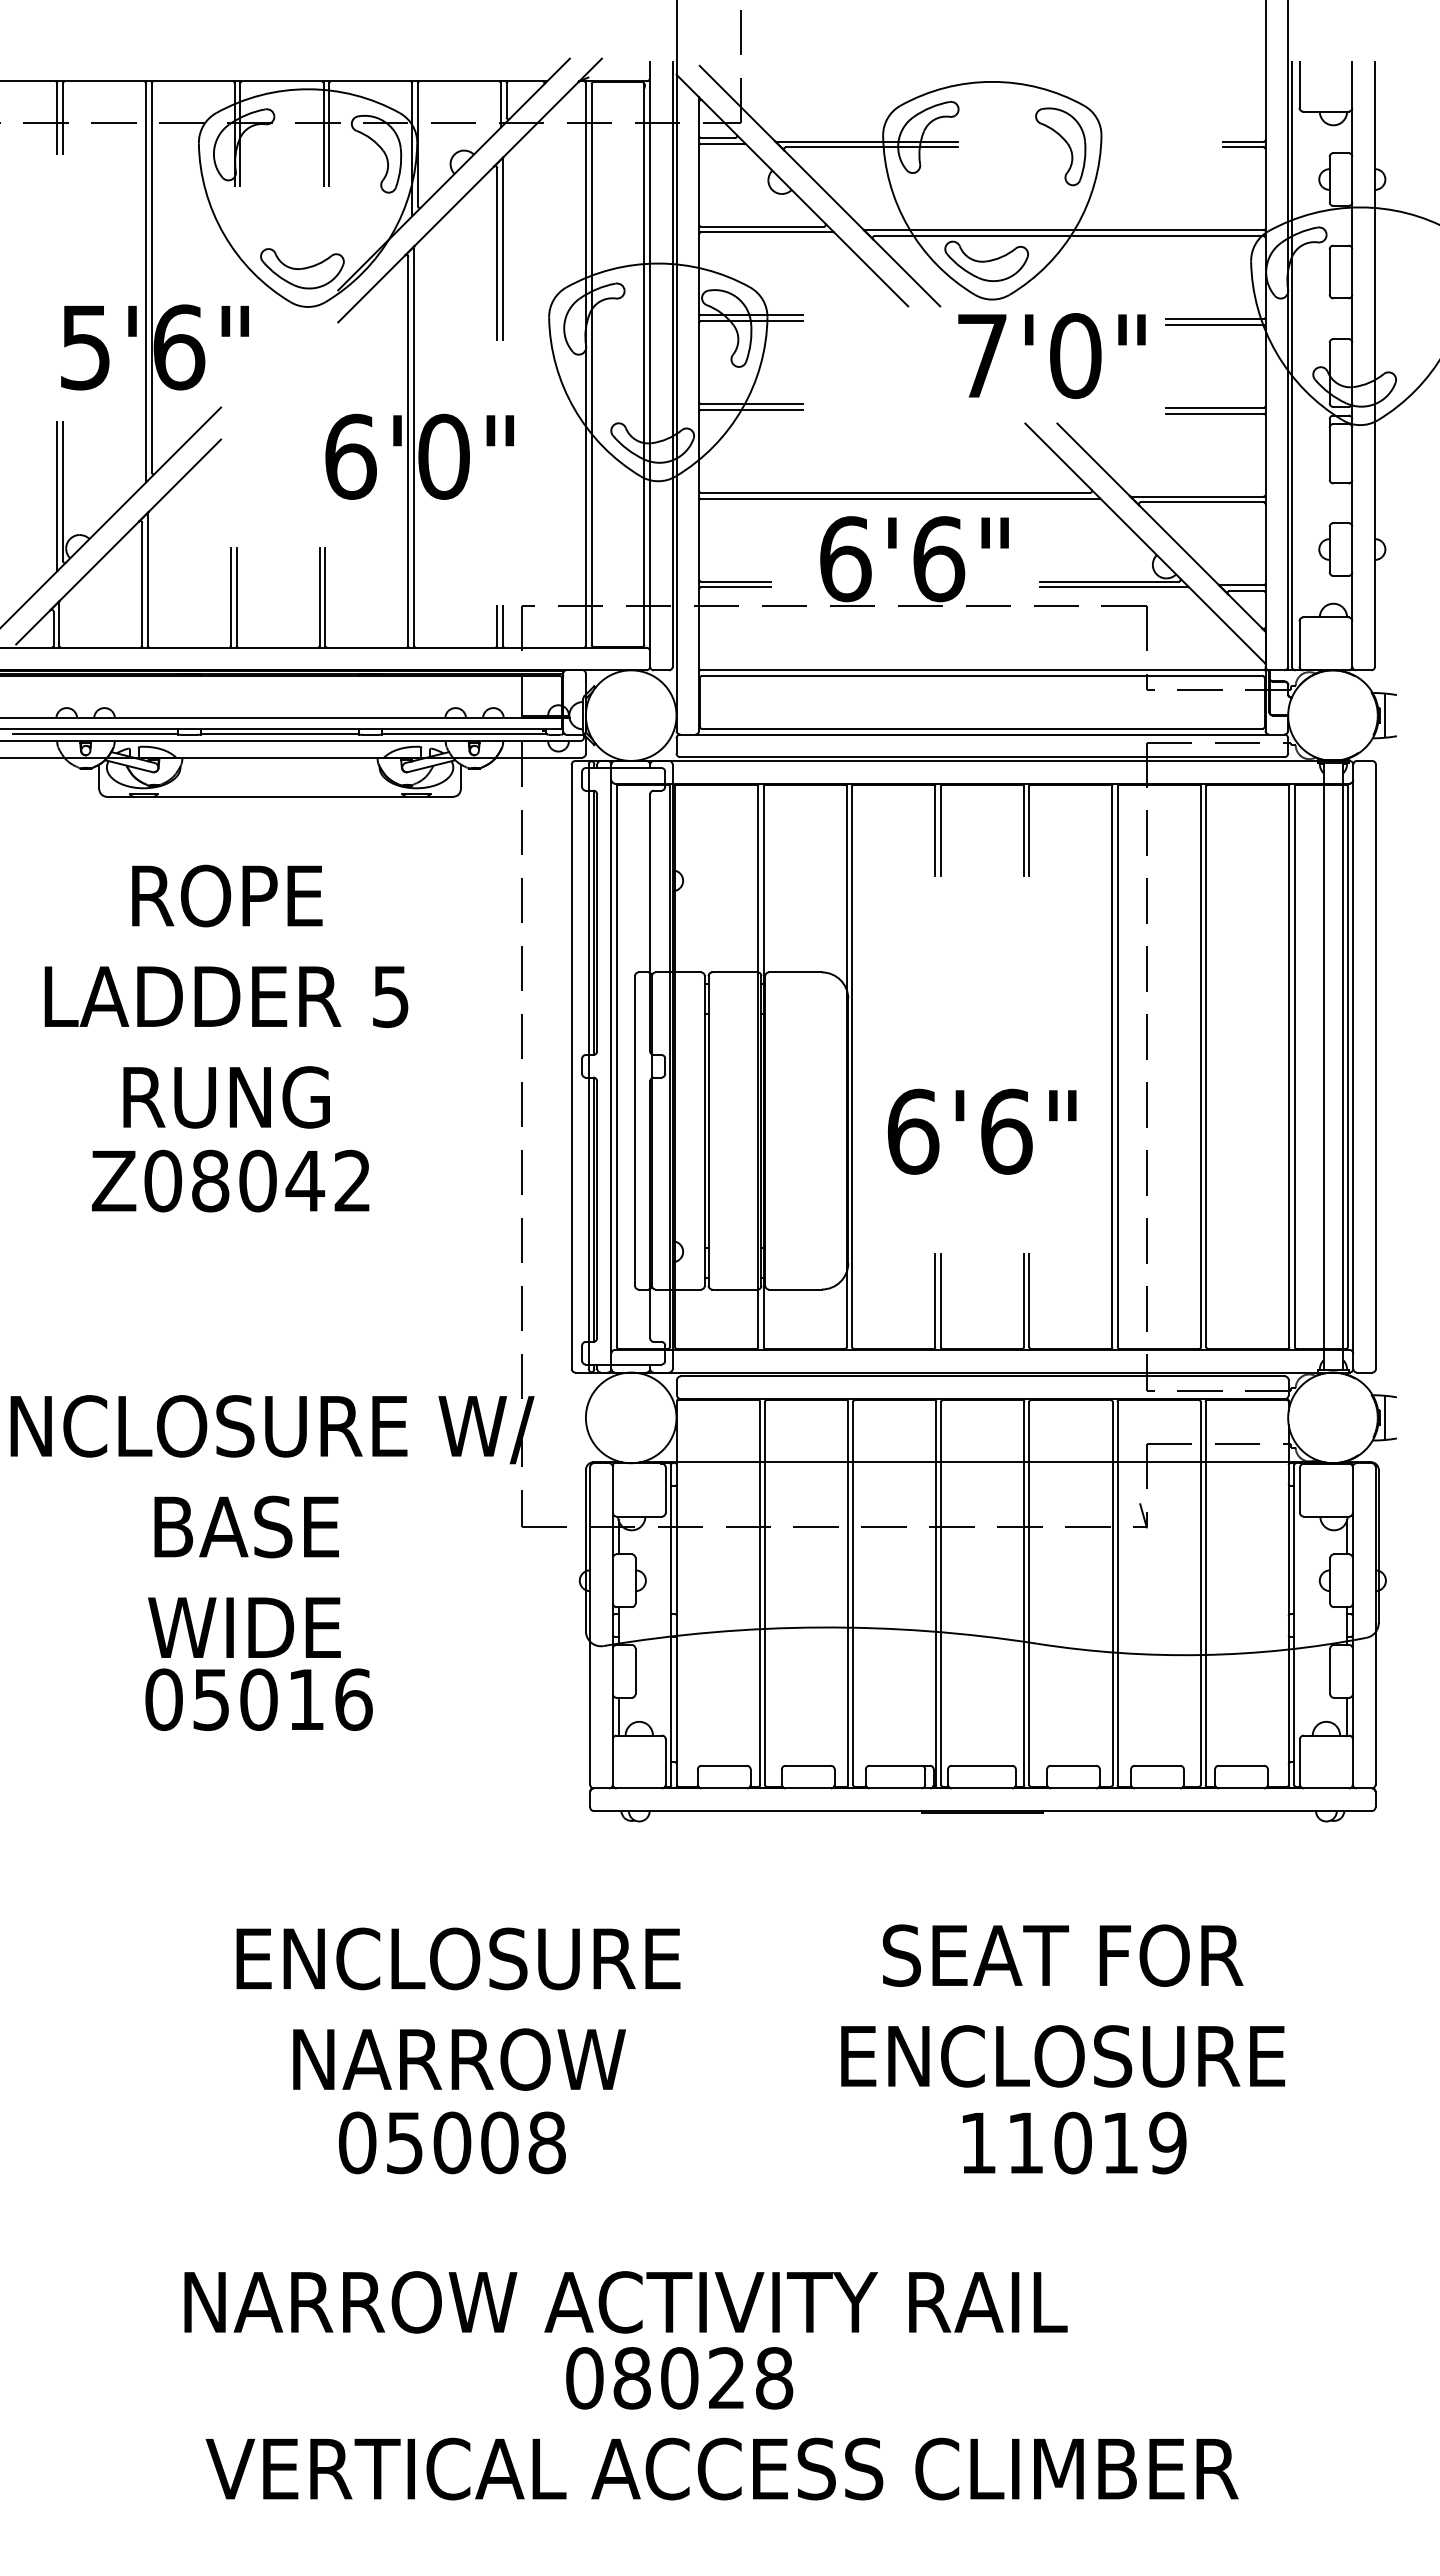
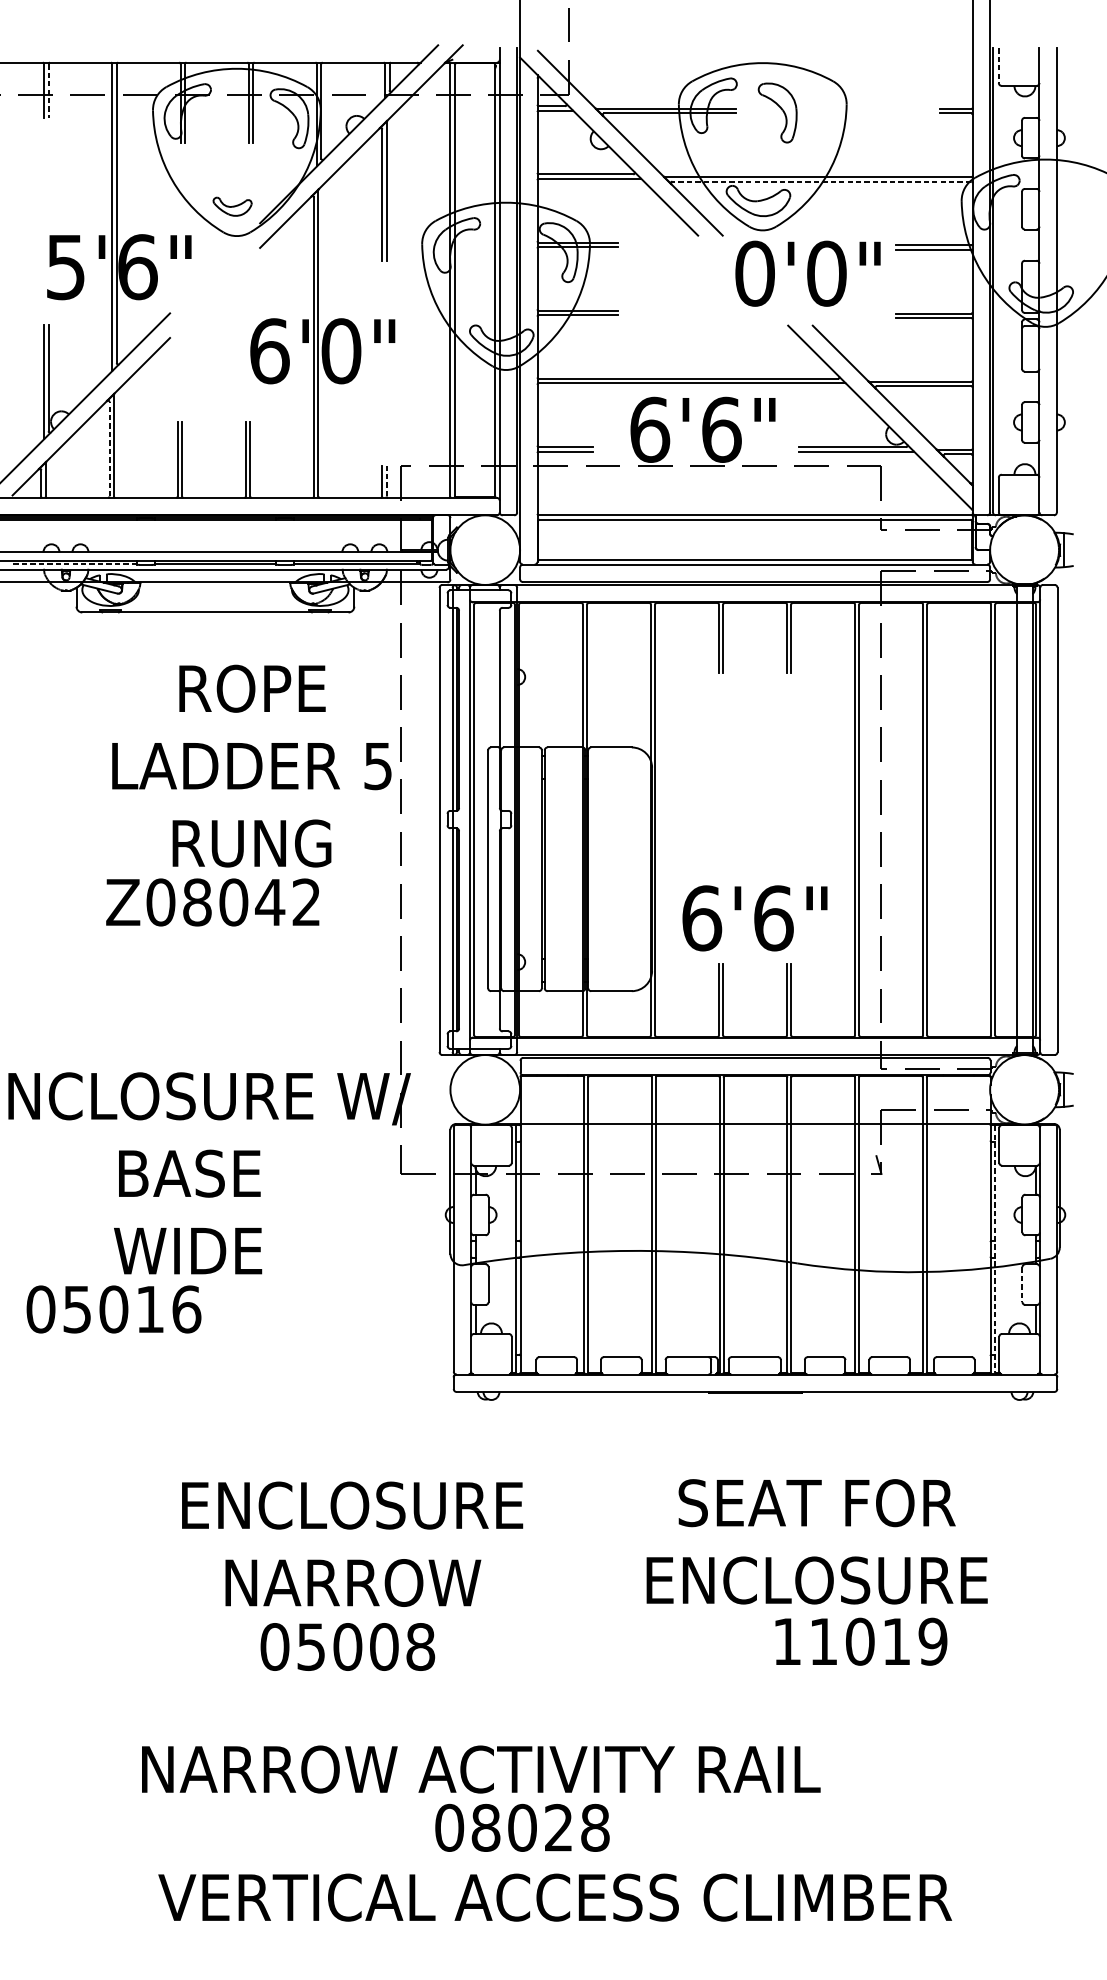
line: (1299, 85) -> (998, 65), solid -> dashed
line: (63, 118) -> (48, 91), solid -> dashed
part: (1064, 141) -> (780, 108), moved
line: (1069, 236) -> (822, 181), solid -> dashed
part: (302, 268) -> (232, 206), size x0.6
text: (982, 356) -> (755, 274), 7'0" -> 0'0"
line: (142, 583) -> (109, 448), solid -> dashed
line: (502, 626) -> (386, 481), solid -> dashed
line: (95, 734) -> (73, 564), solid -> dashed
text: (226, 996) -> (251, 765), moved
text: (982, 1131) -> (755, 918), moved
text: (230, 1180) -> (212, 902), moved
line: (1294, 1625) -> (995, 1249), solid -> dashed
line: (1330, 1671) -> (1022, 1284), solid -> dashed
text: (258, 1699) -> (113, 1309), moved
text: (1074, 2142) -> (861, 1641), moved

